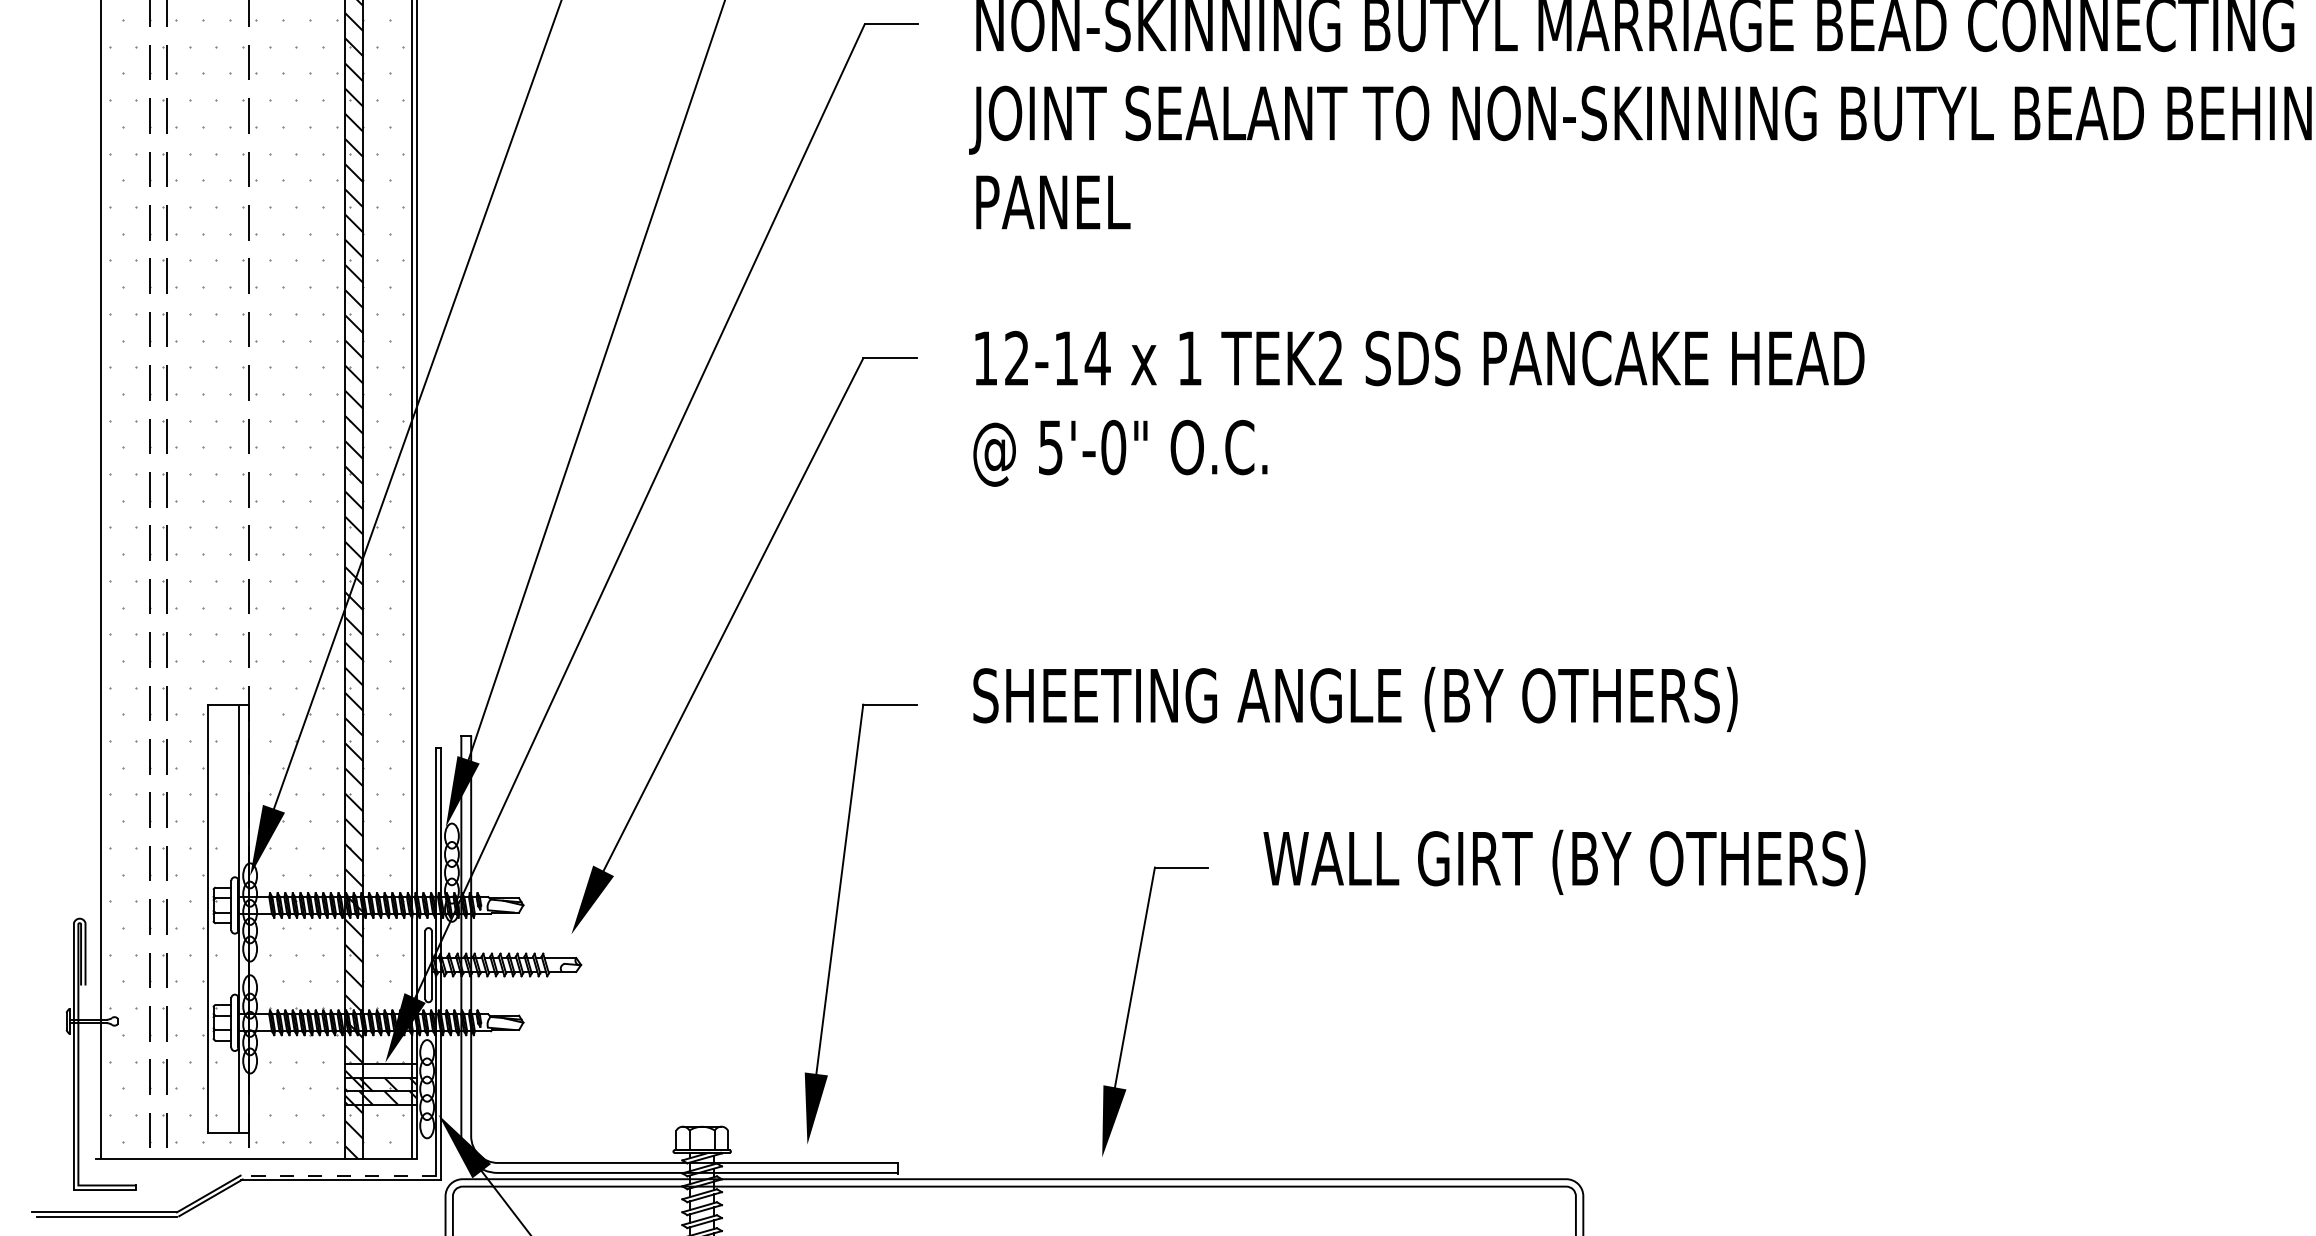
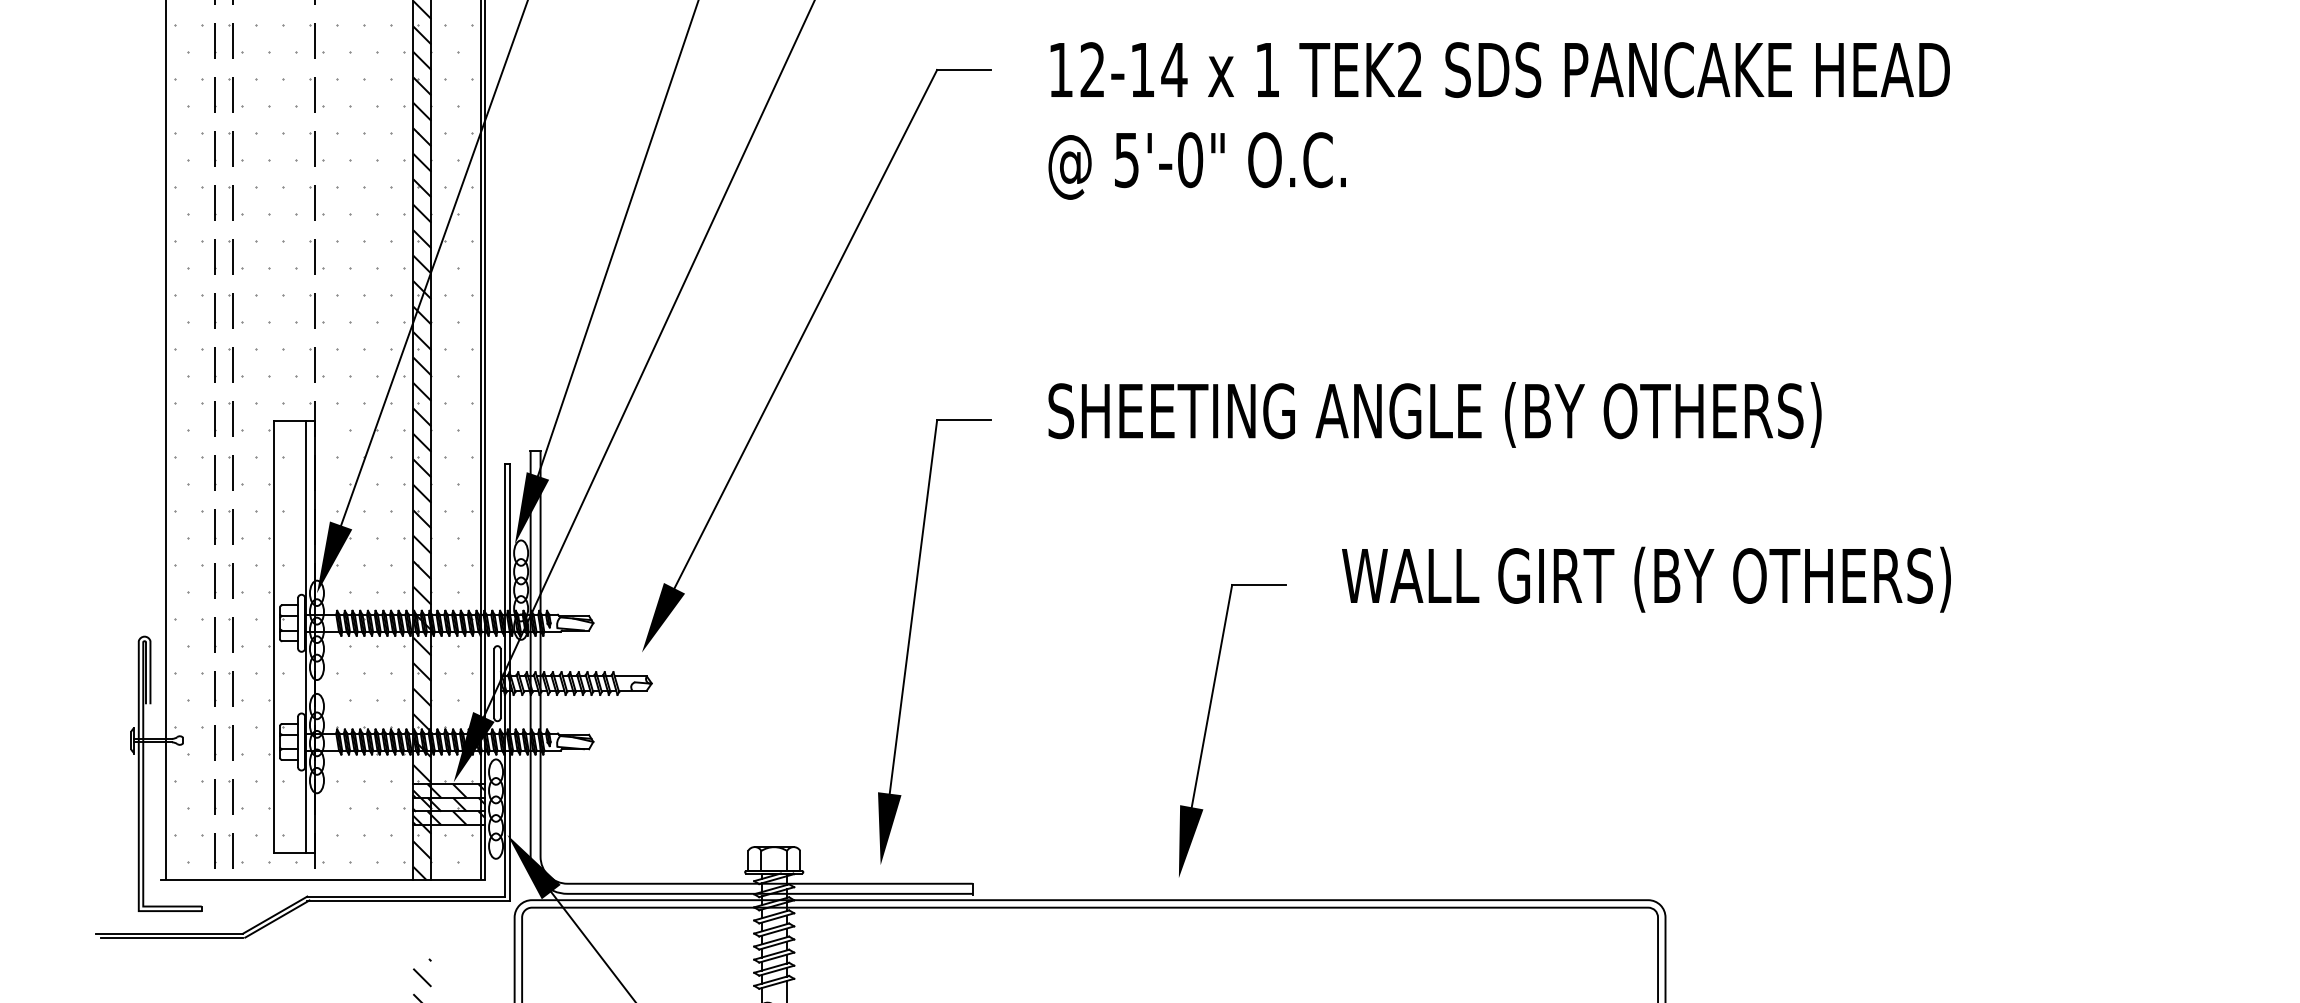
hatch: (380, 1071) -> (448, 791), added
line: (338, 1175) -> (406, 896), dashed -> solid

